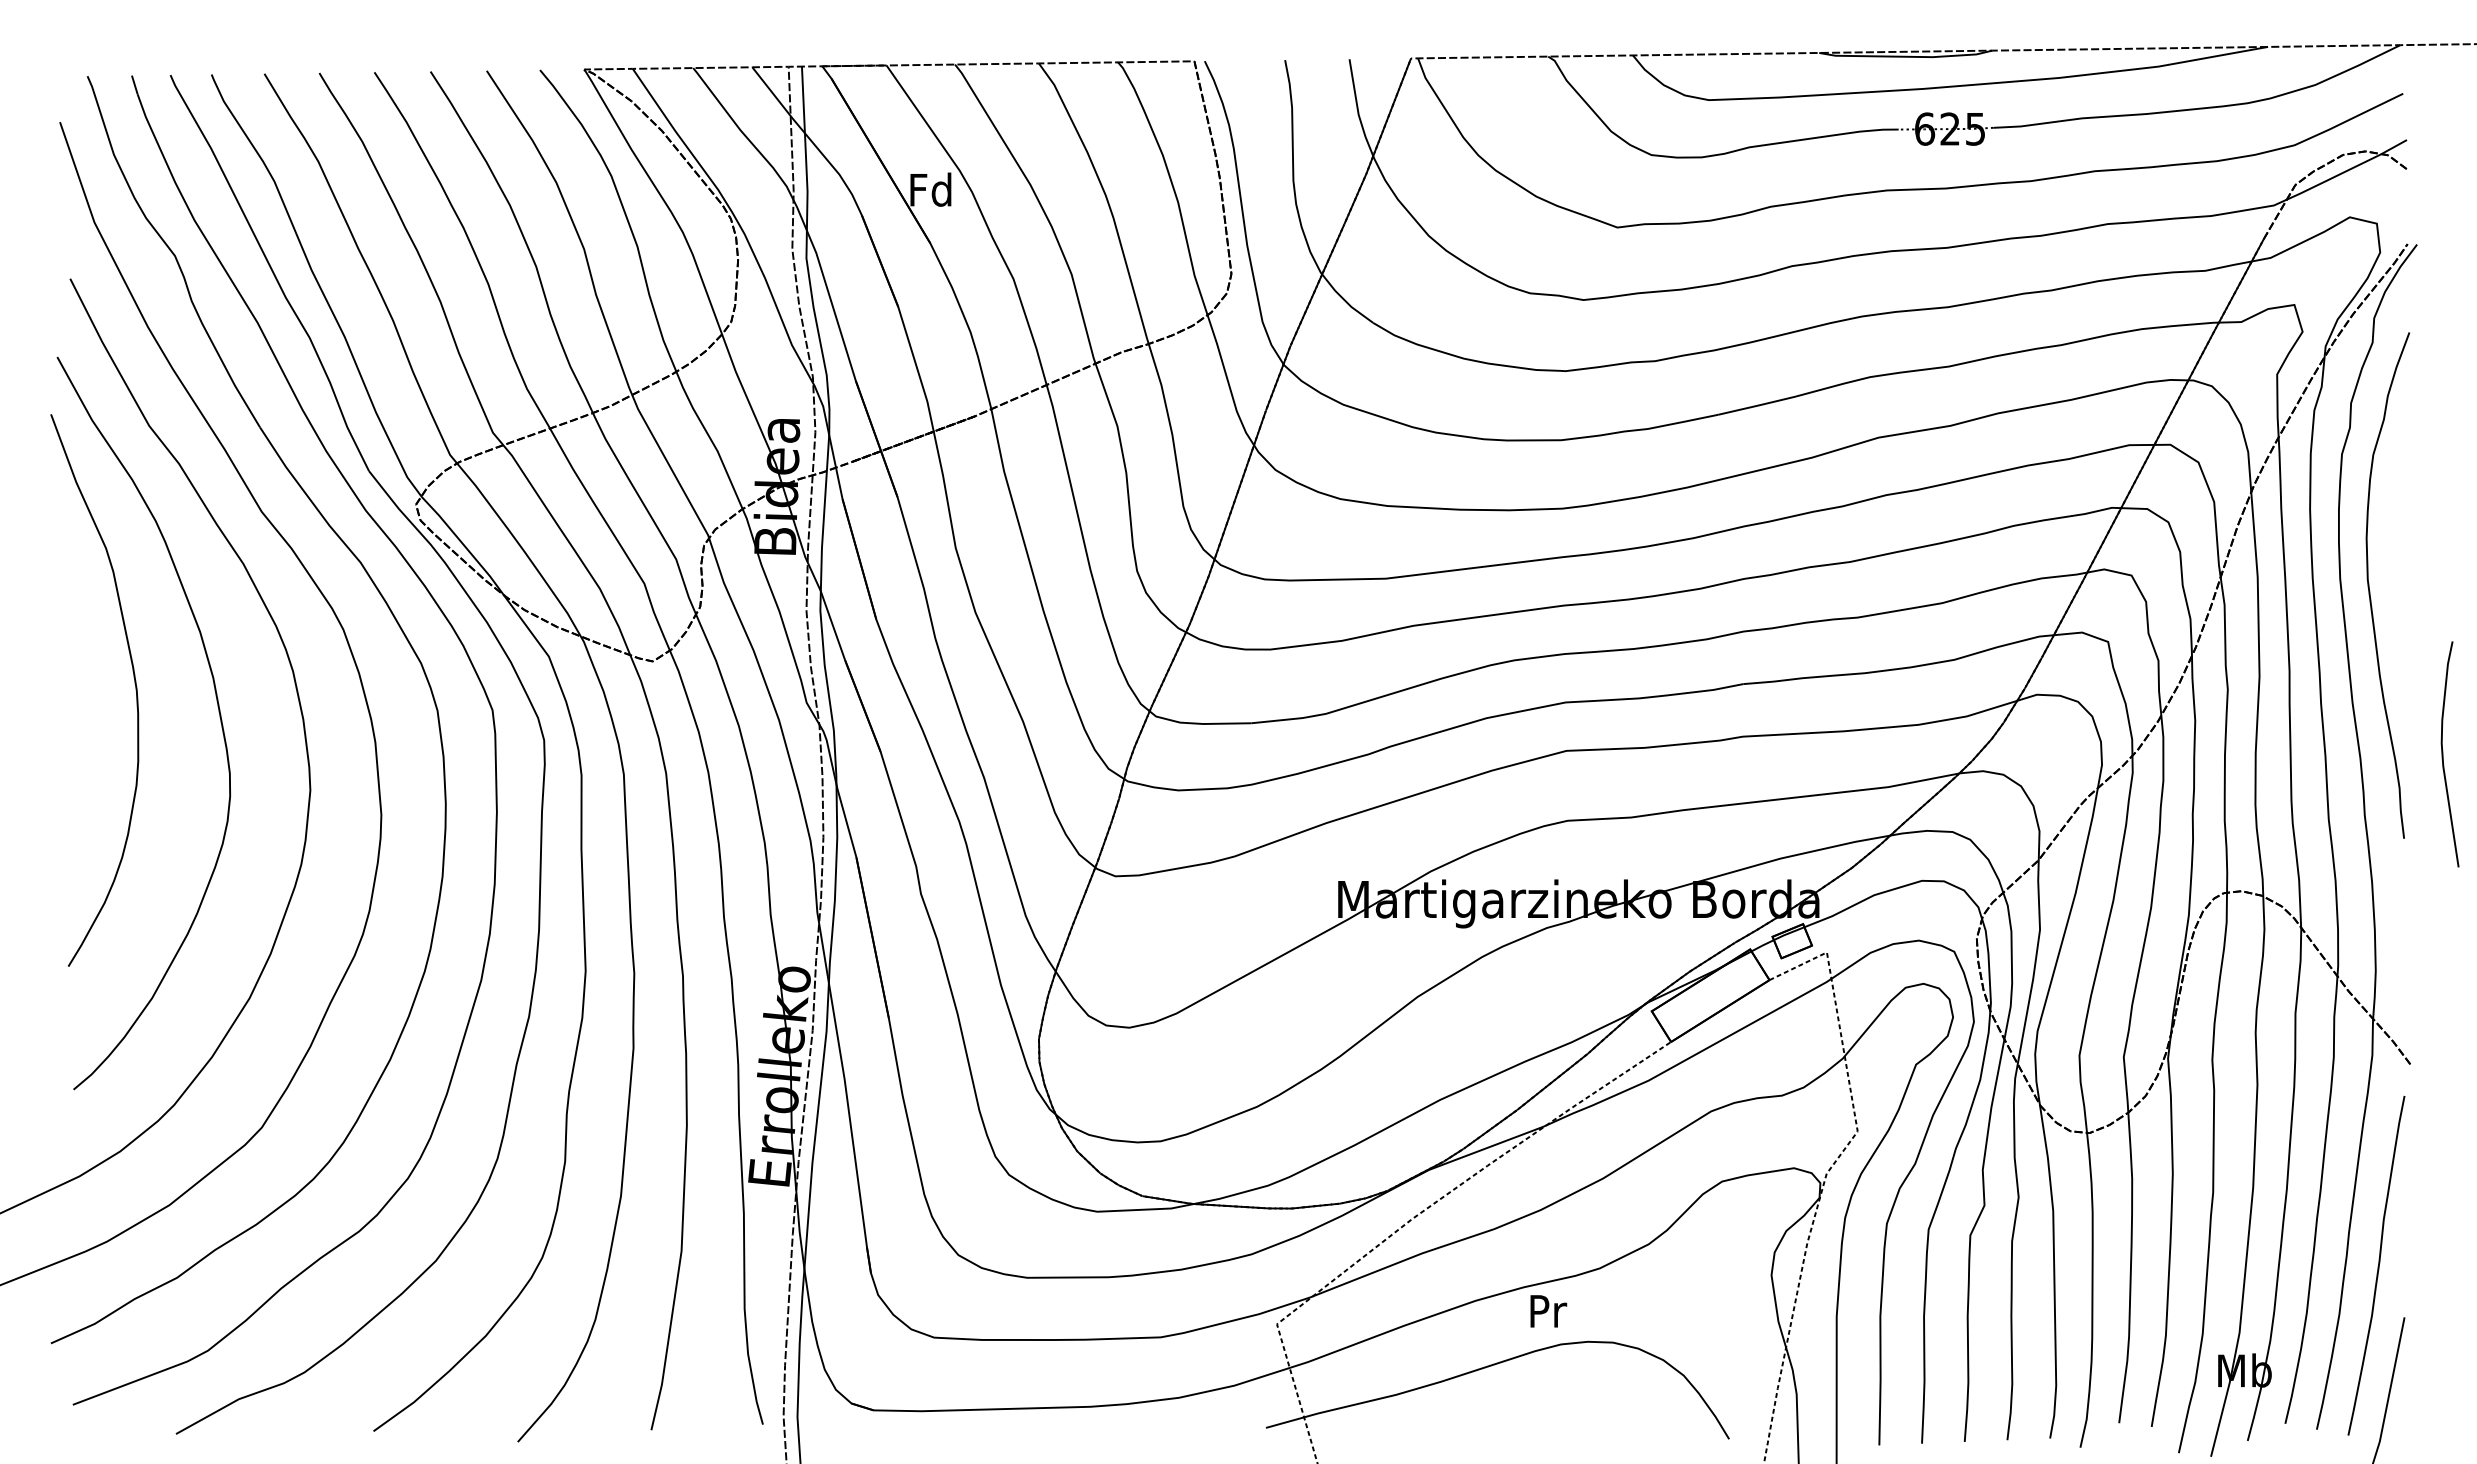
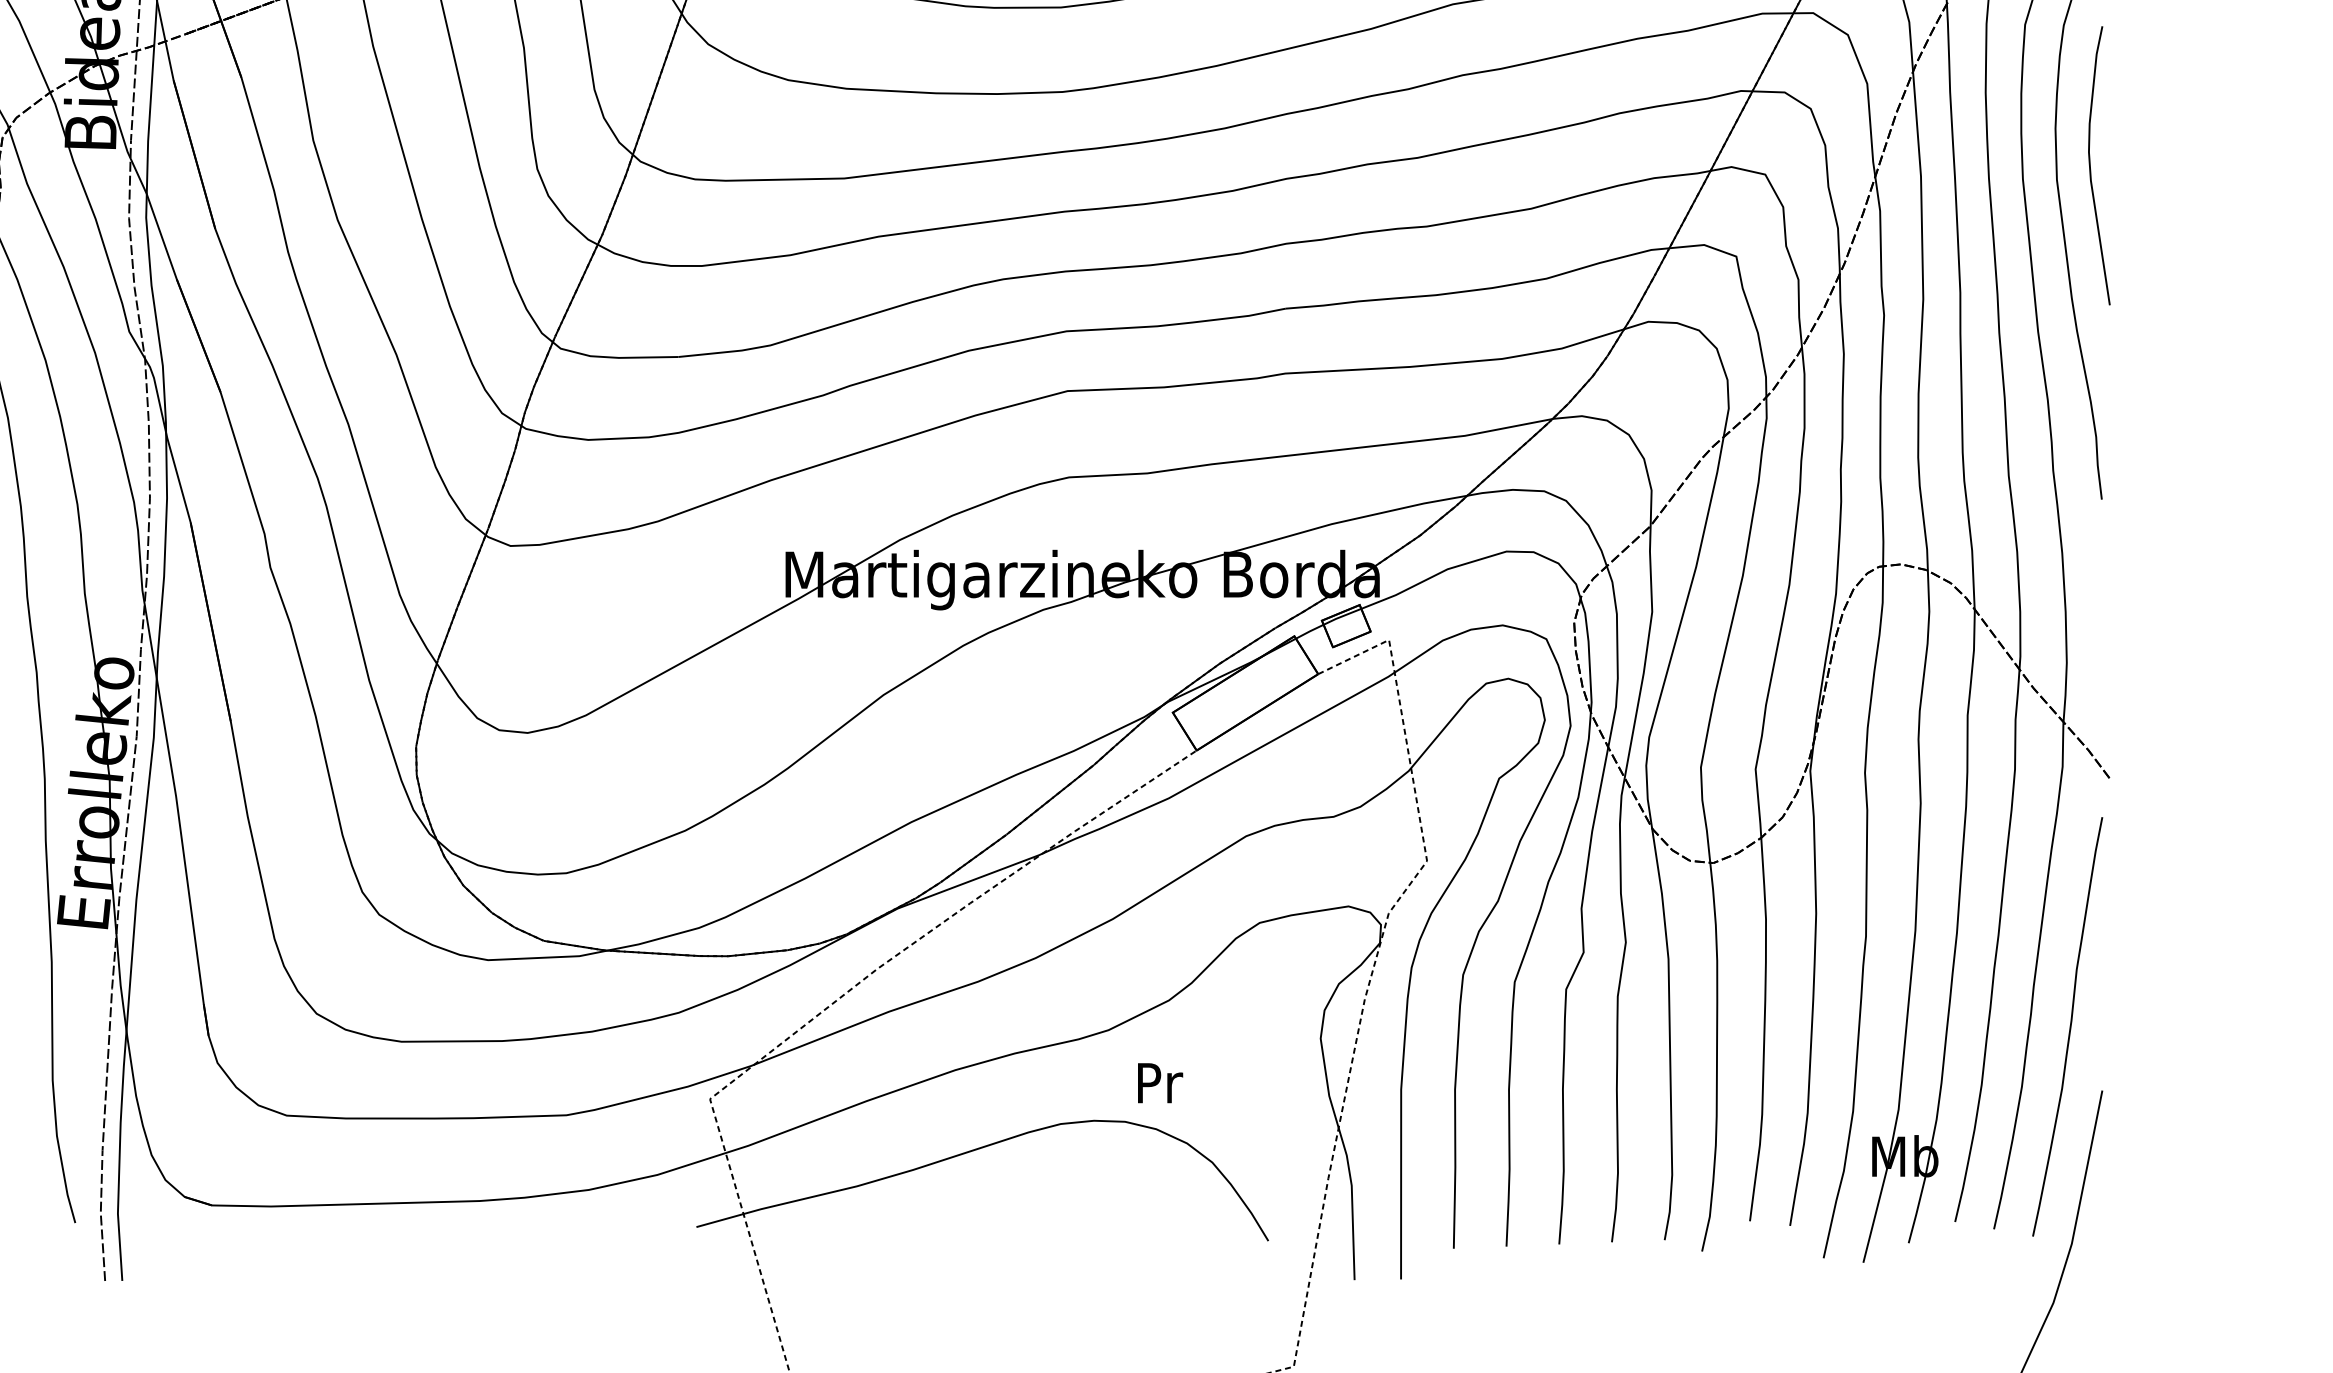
curve: (2443, 754) -> (2091, 165), moved
text: (1548, 1311) -> (1160, 1083), moved

